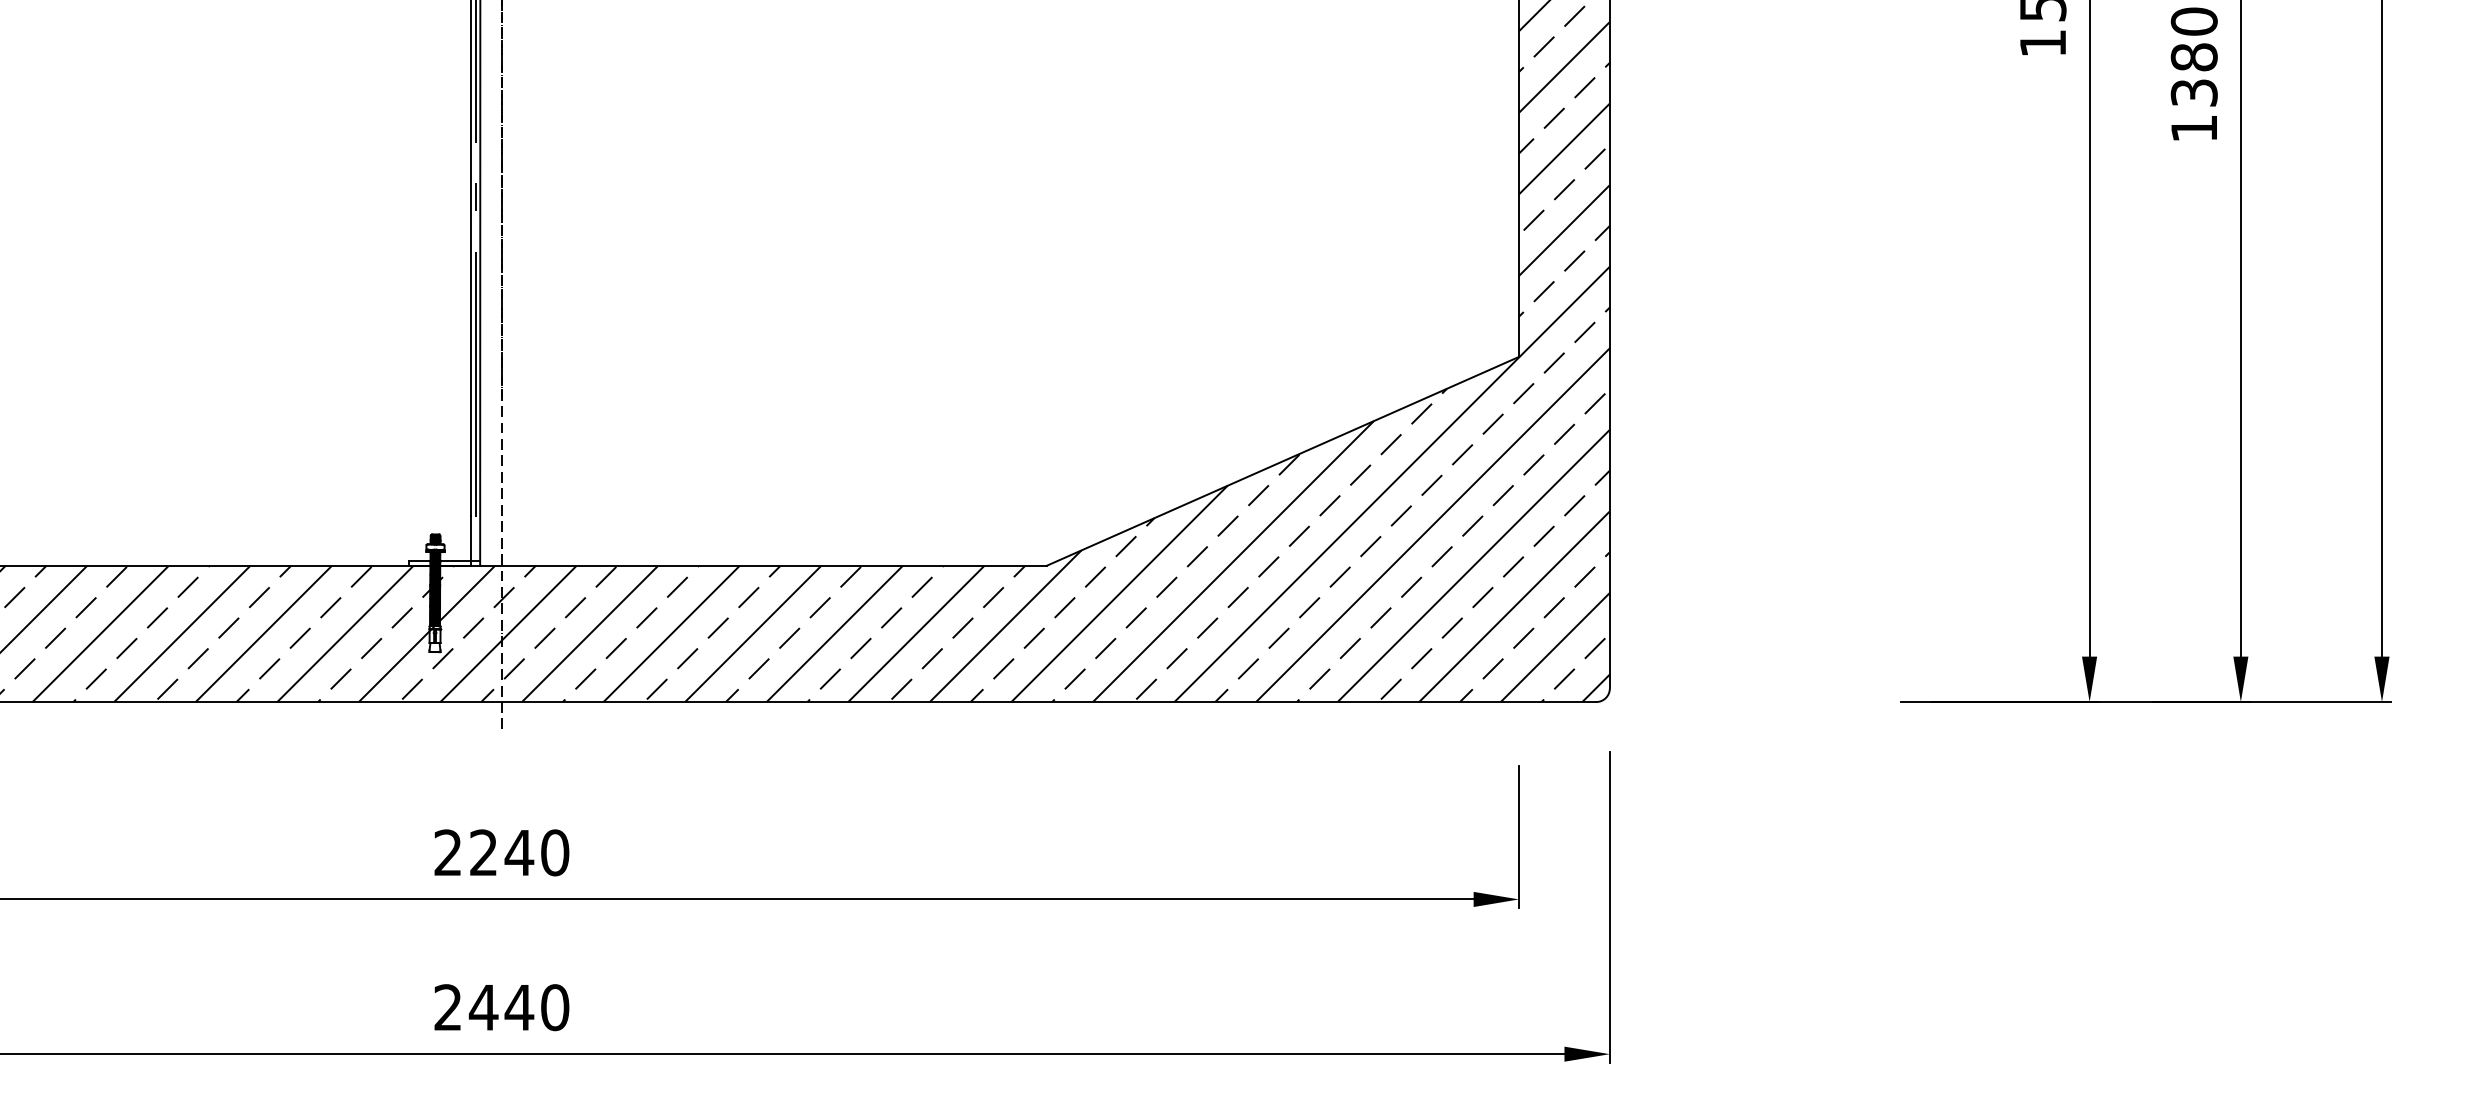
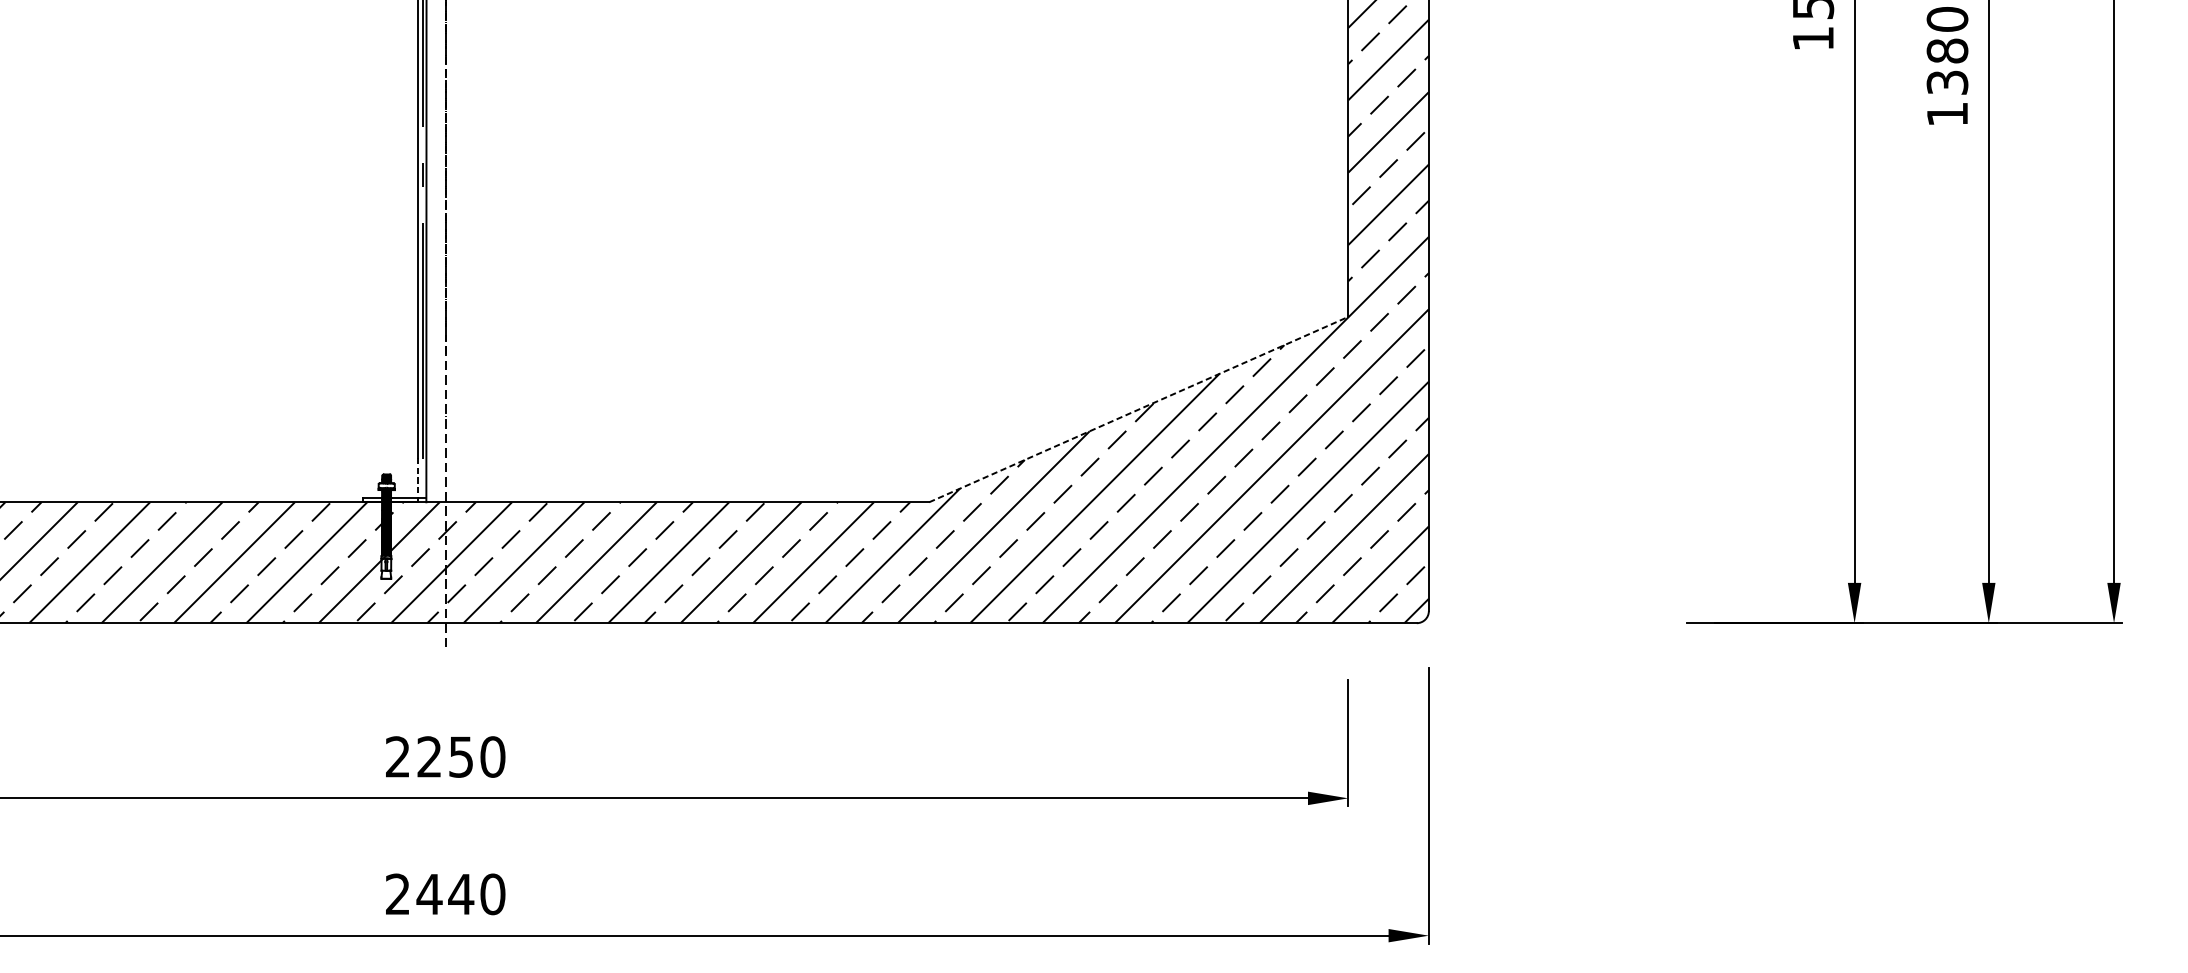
line: (1283, 461) -> (1139, 409), solid -> dashed
line: (471, 540) -> (418, 479), solid -> dashed
text: (519, 853) -> (461, 757), 2240 -> 2250

